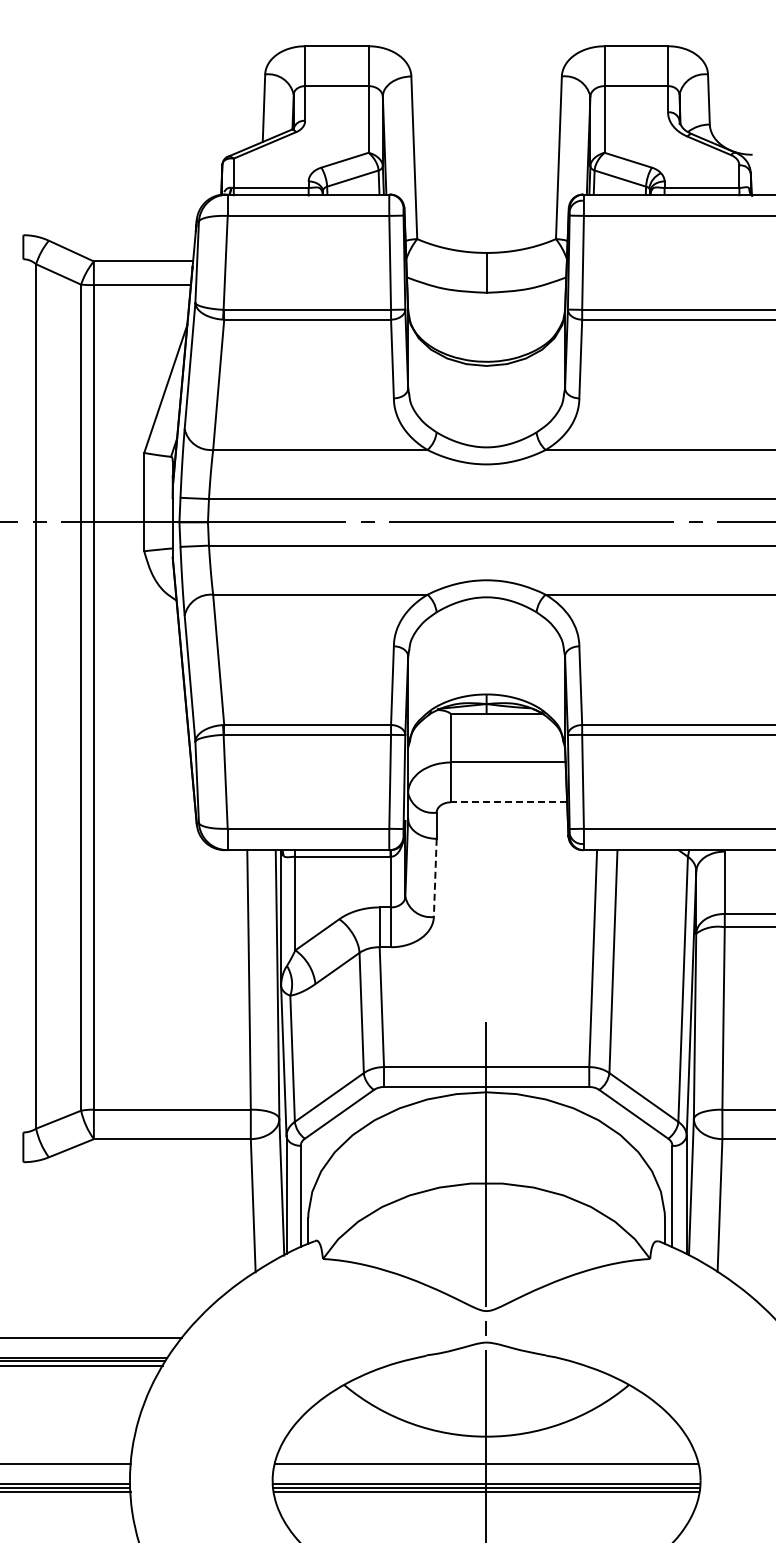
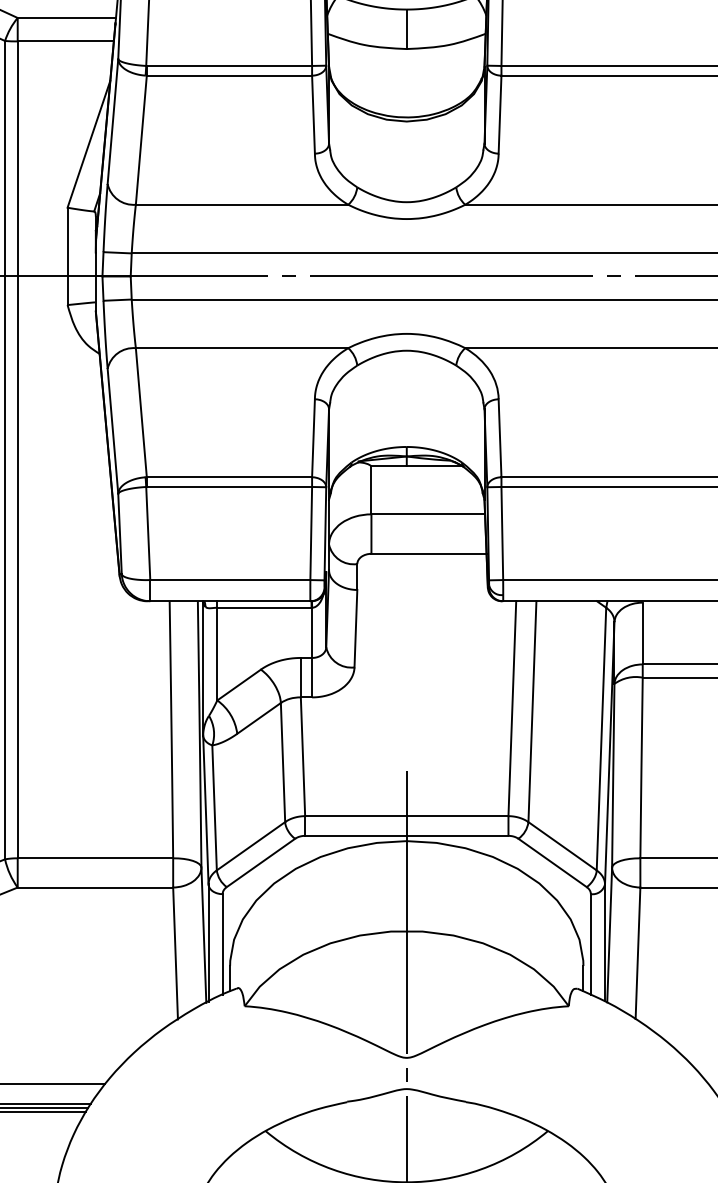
line: (508, 802) -> (428, 554), dashed -> solid
line: (435, 878) -> (356, 629), dashed -> solid

